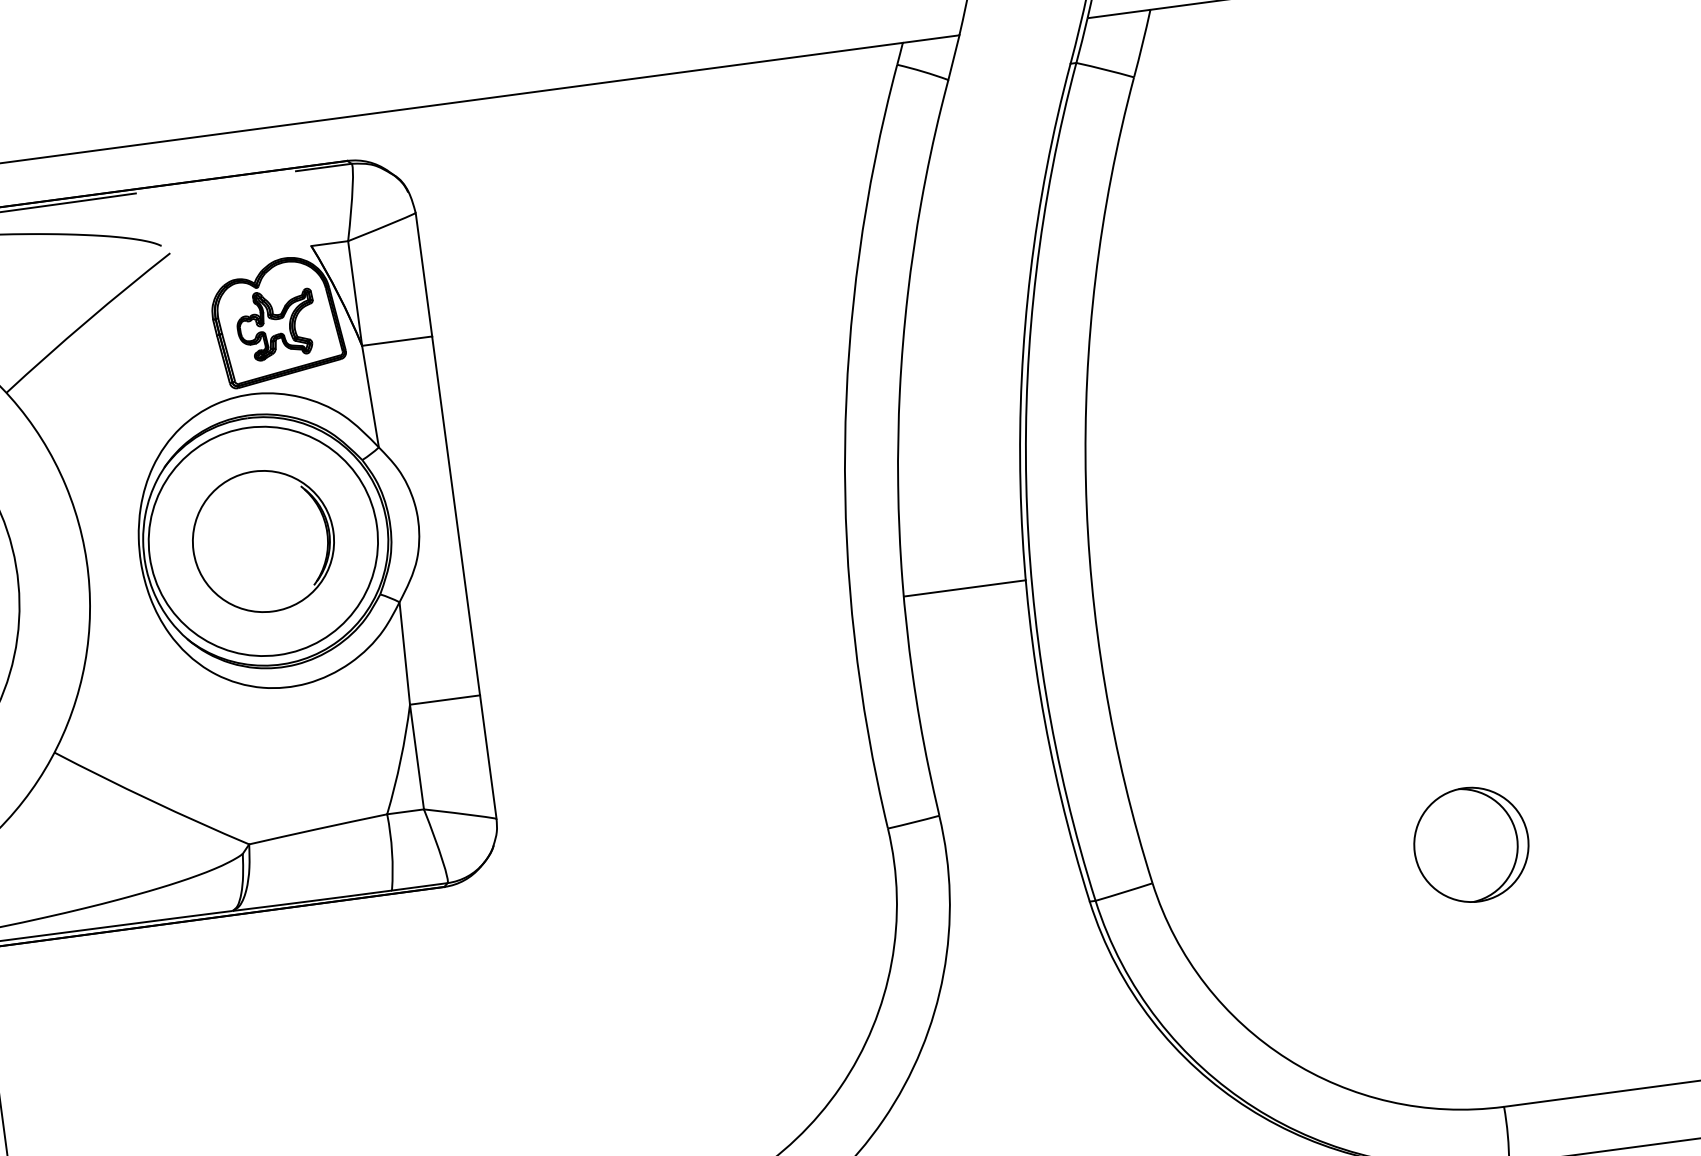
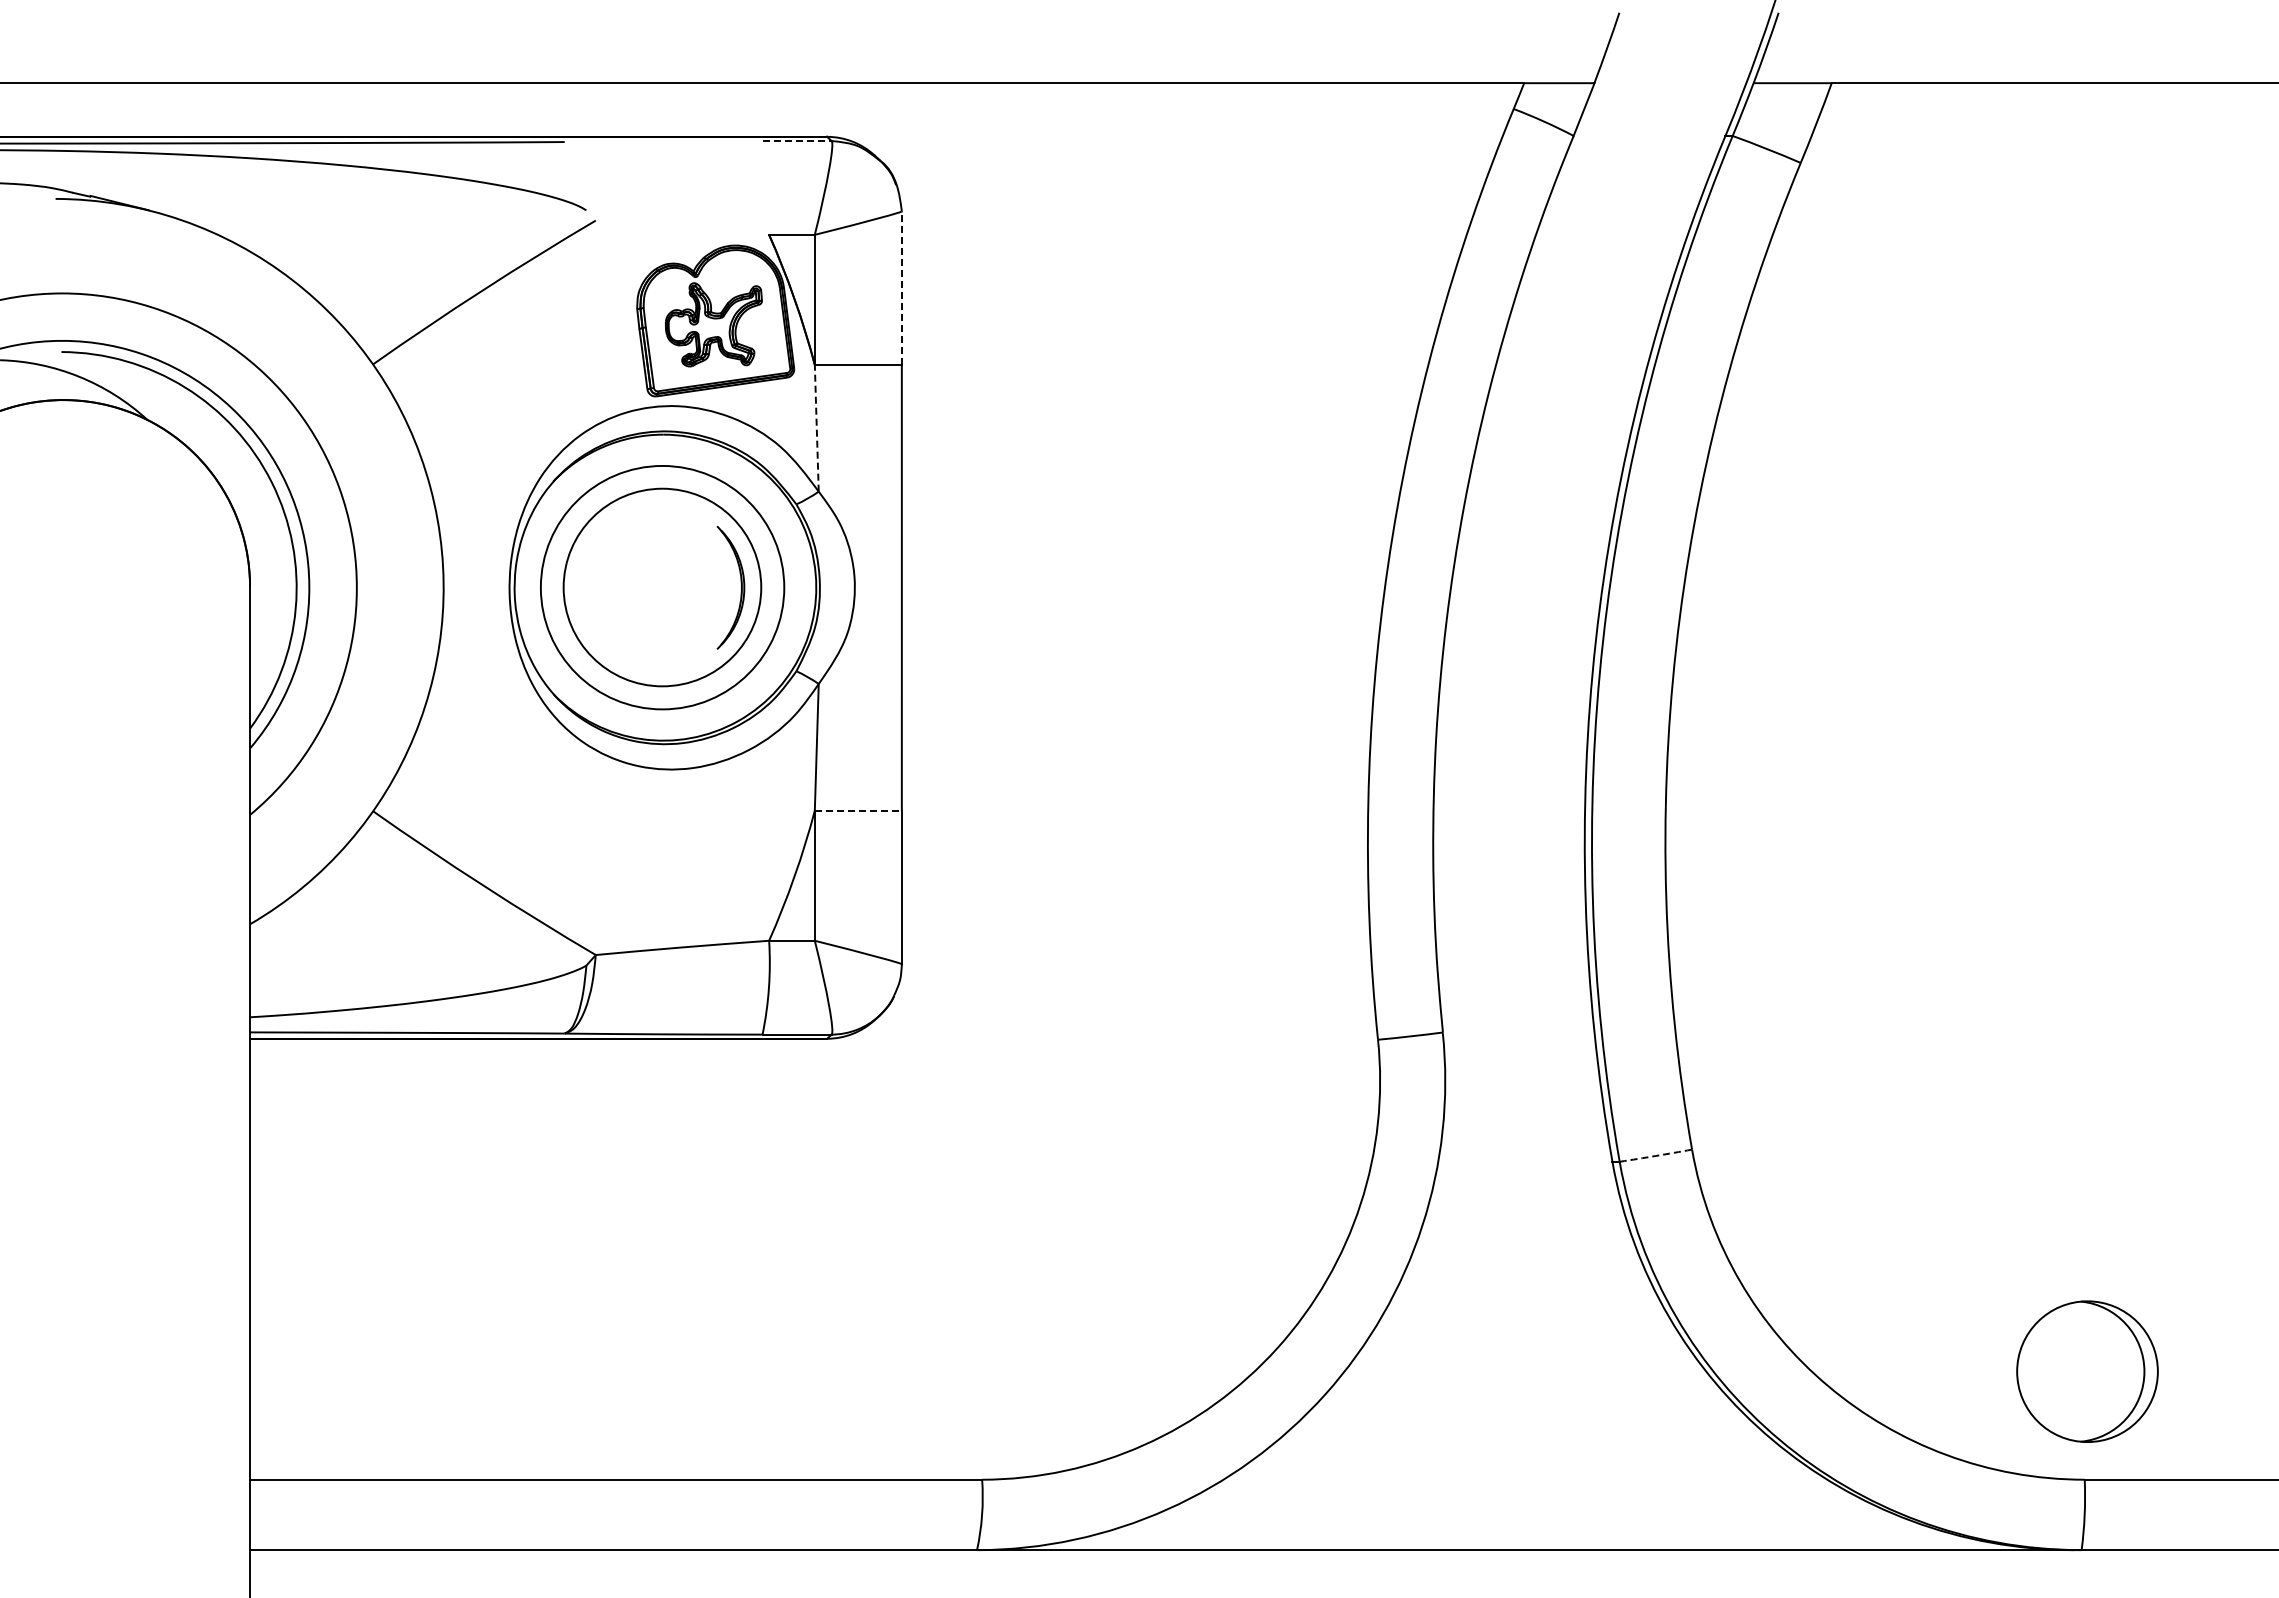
line: (324, 167) -> (797, 141), solid -> dashed
line: (423, 275) -> (901, 288), solid -> dashed
line: (370, 396) -> (816, 427), solid -> dashed
circle: (263, 541) -> (662, 587), size x0.7
circle: (263, 541) -> (662, 587), size x1.4
line: (964, 588) -> (1510, 759), removed
line: (445, 699) -> (858, 810), solid -> dashed
part: (1471, 844) -> (2087, 1371), moved
arc: (1123, 891) -> (1655, 1155), solid -> dashed

